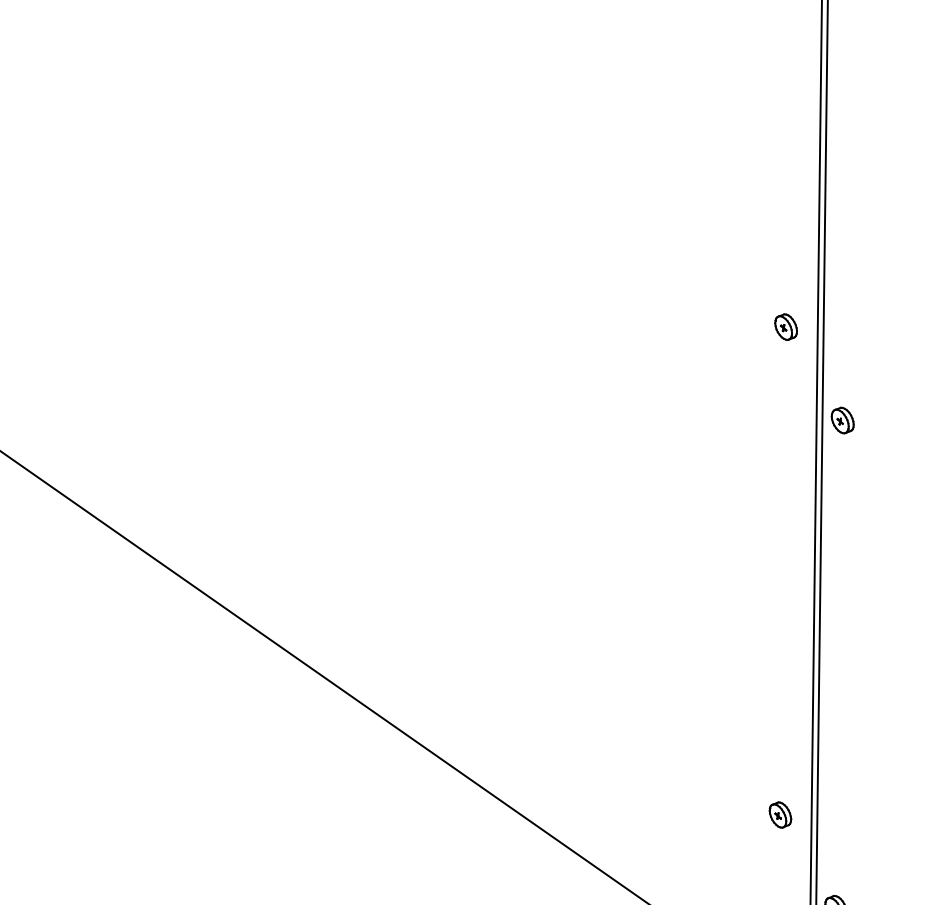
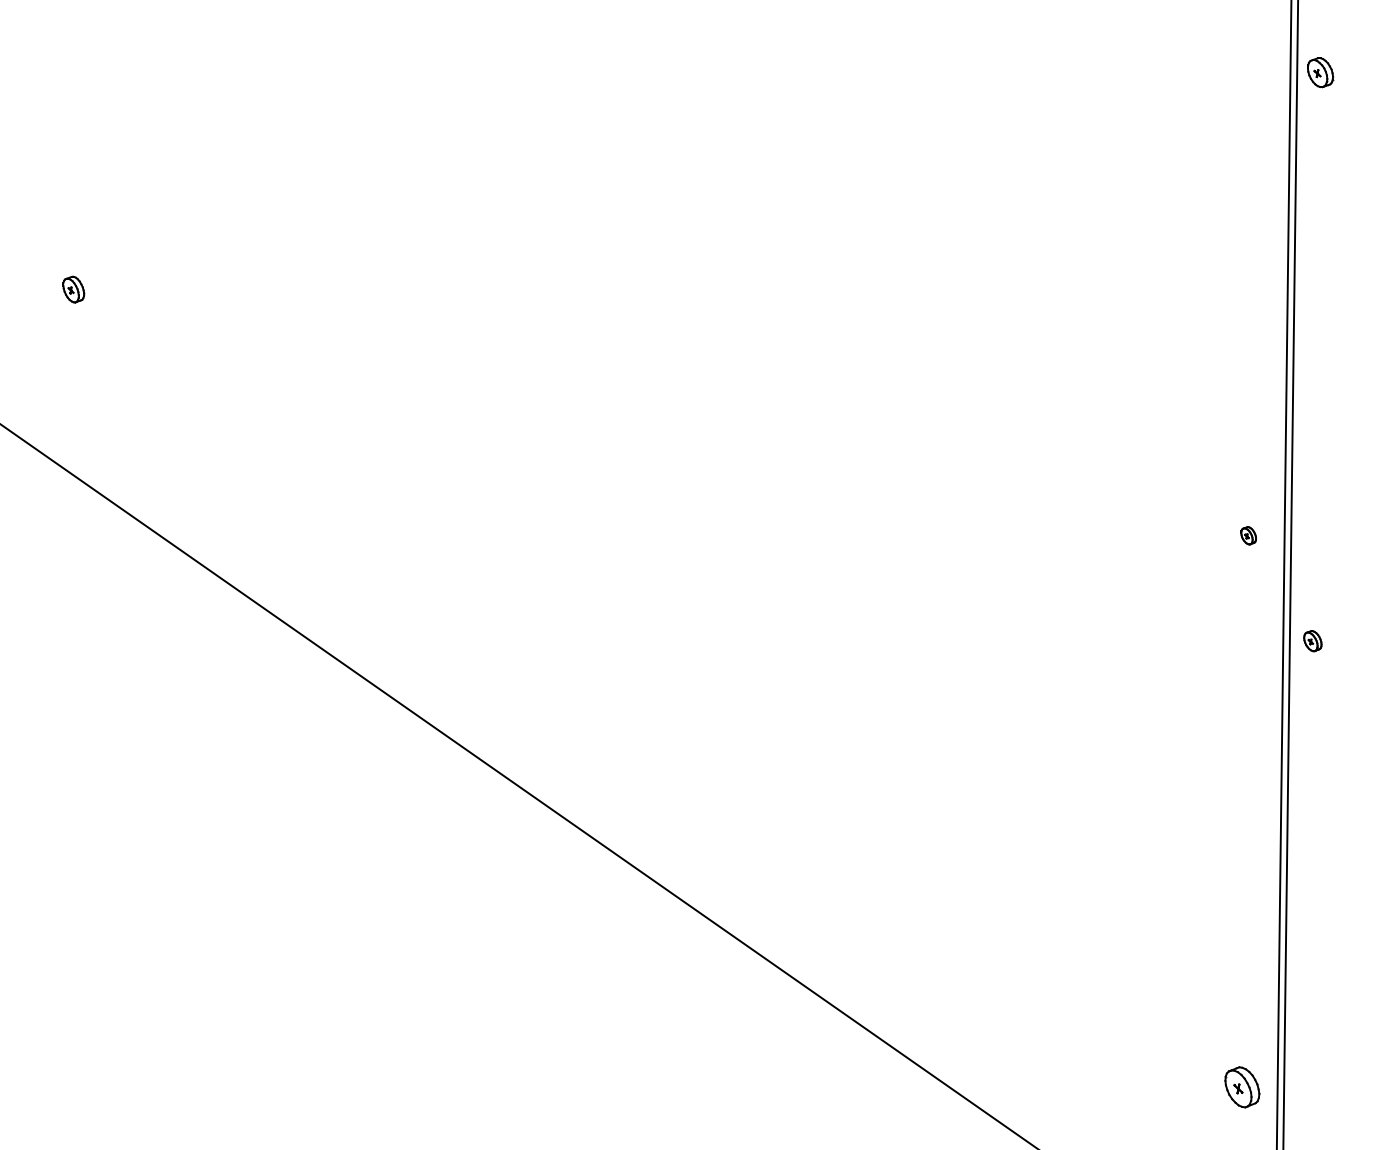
part: (785, 327) -> (1248, 535), size x0.6
part: (842, 419) -> (1312, 640), size x0.7
part: (780, 814) -> (1242, 1086), size x1.4

